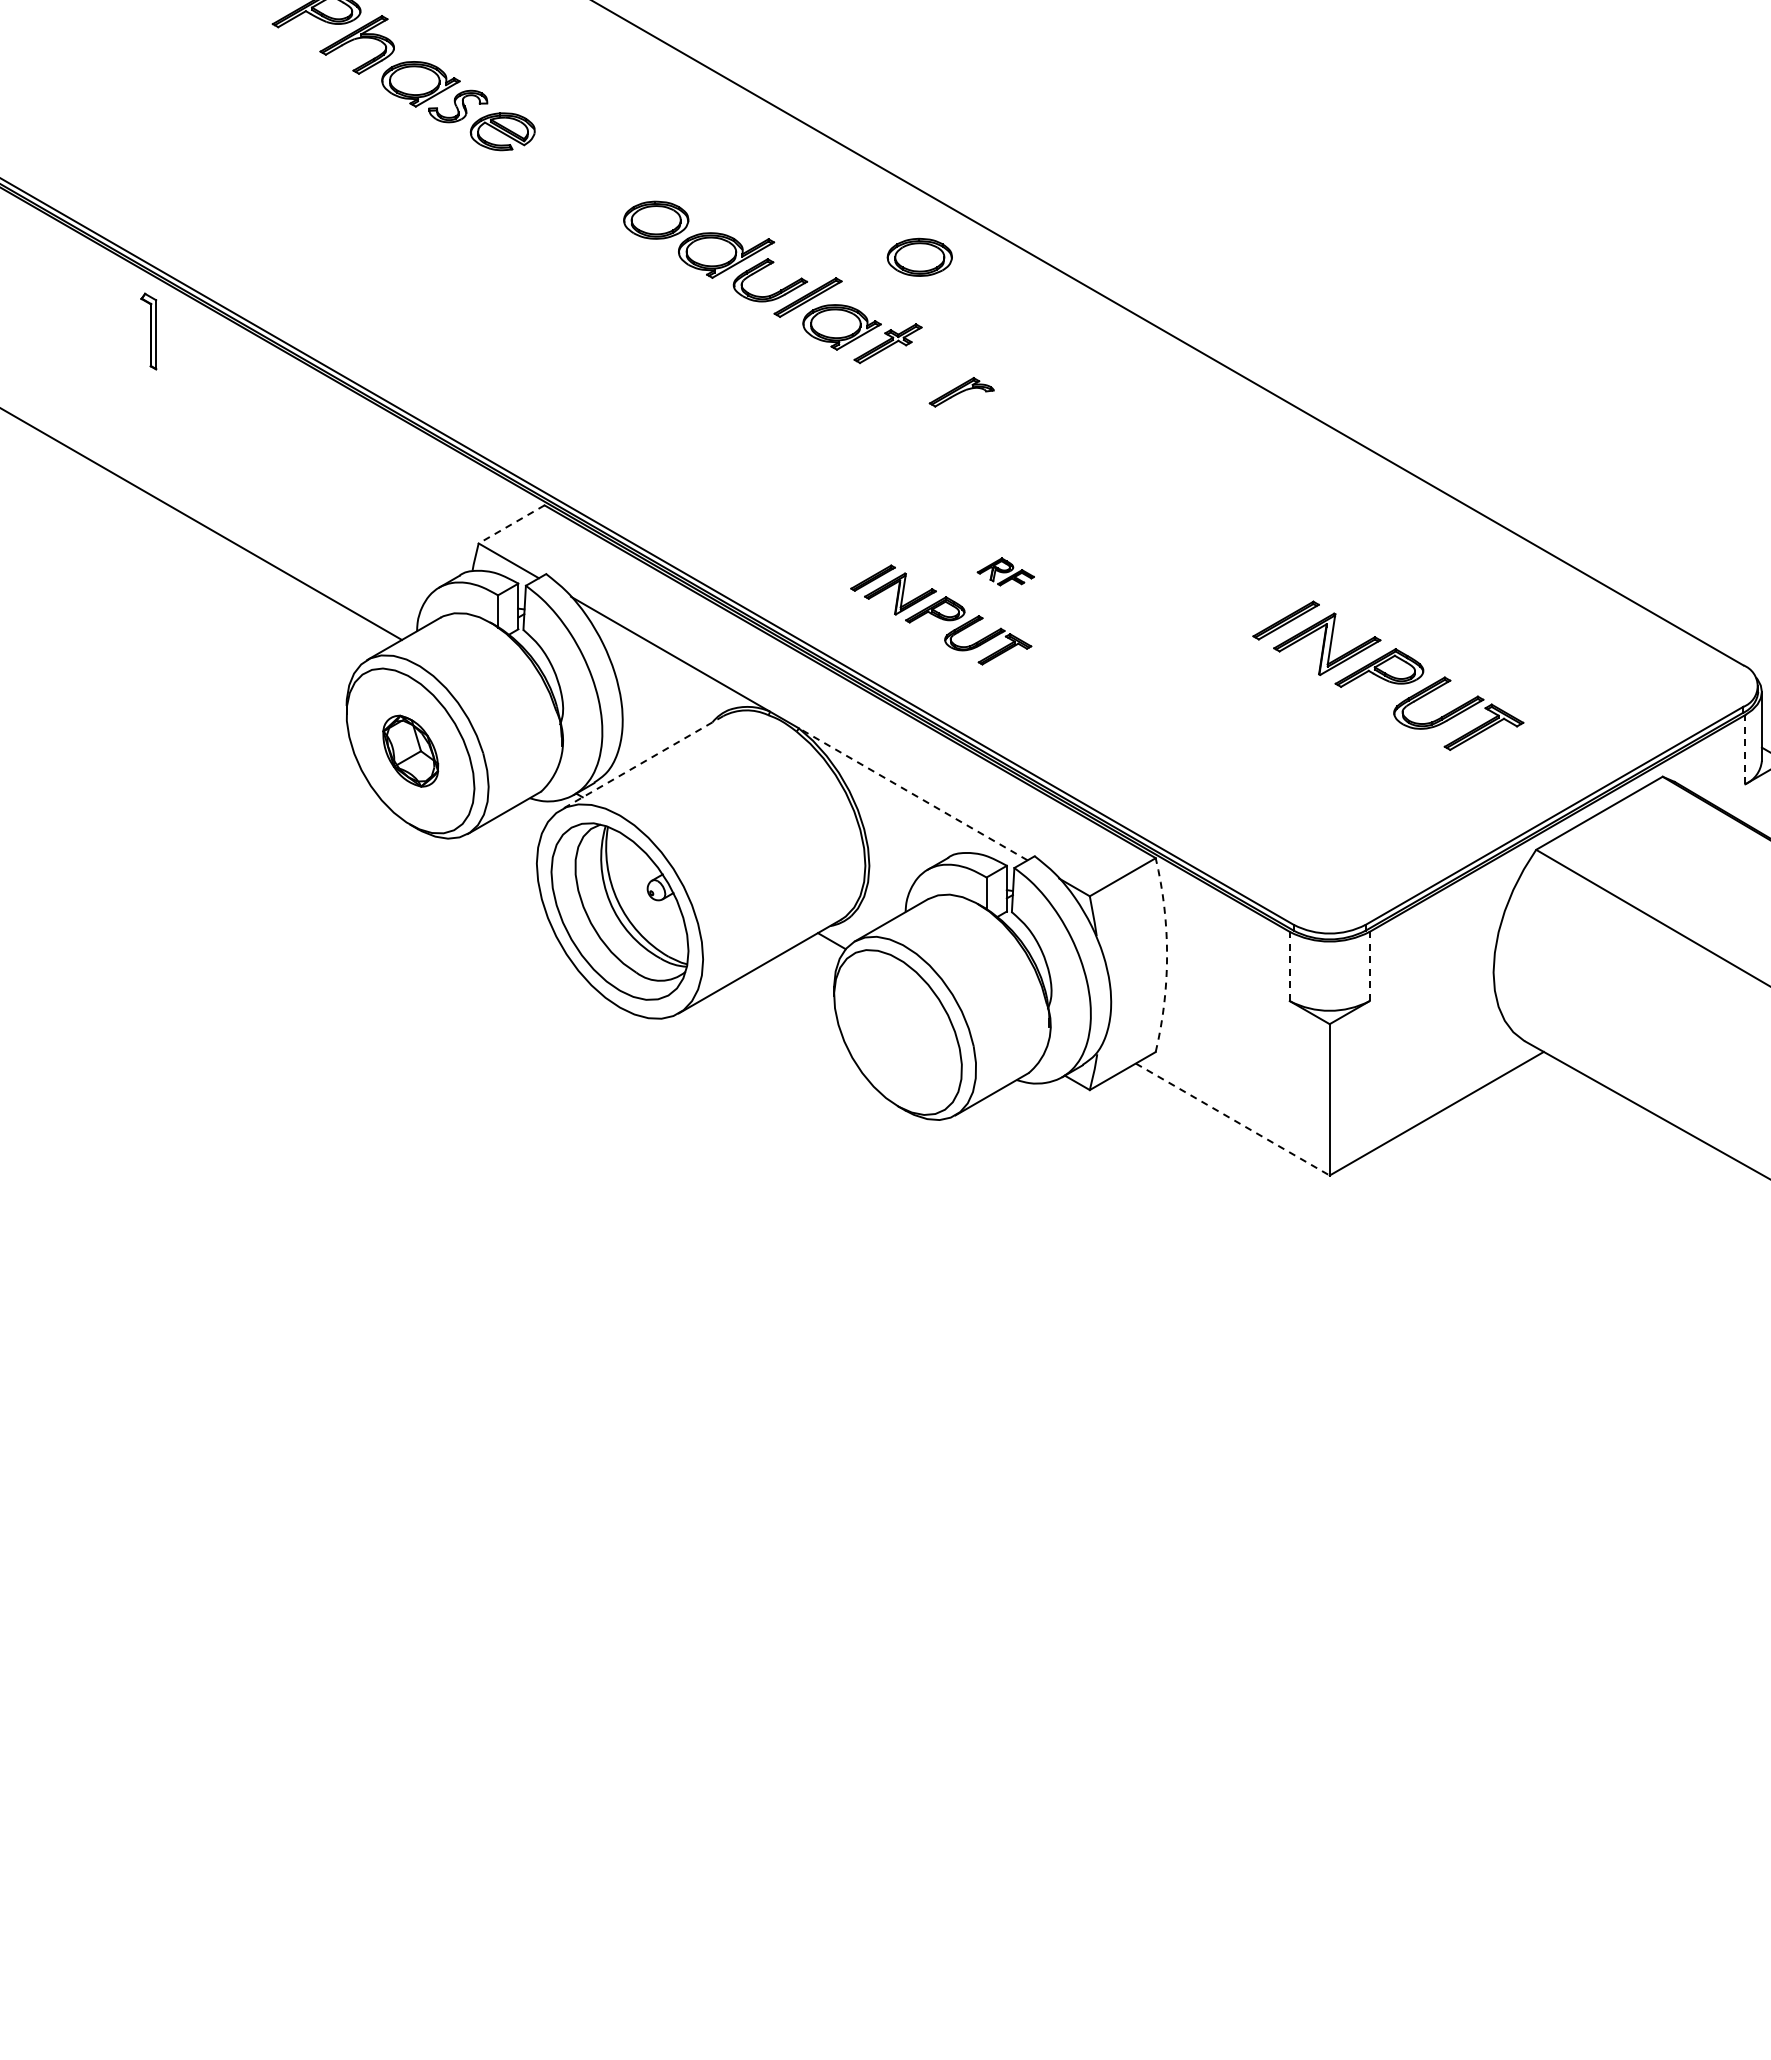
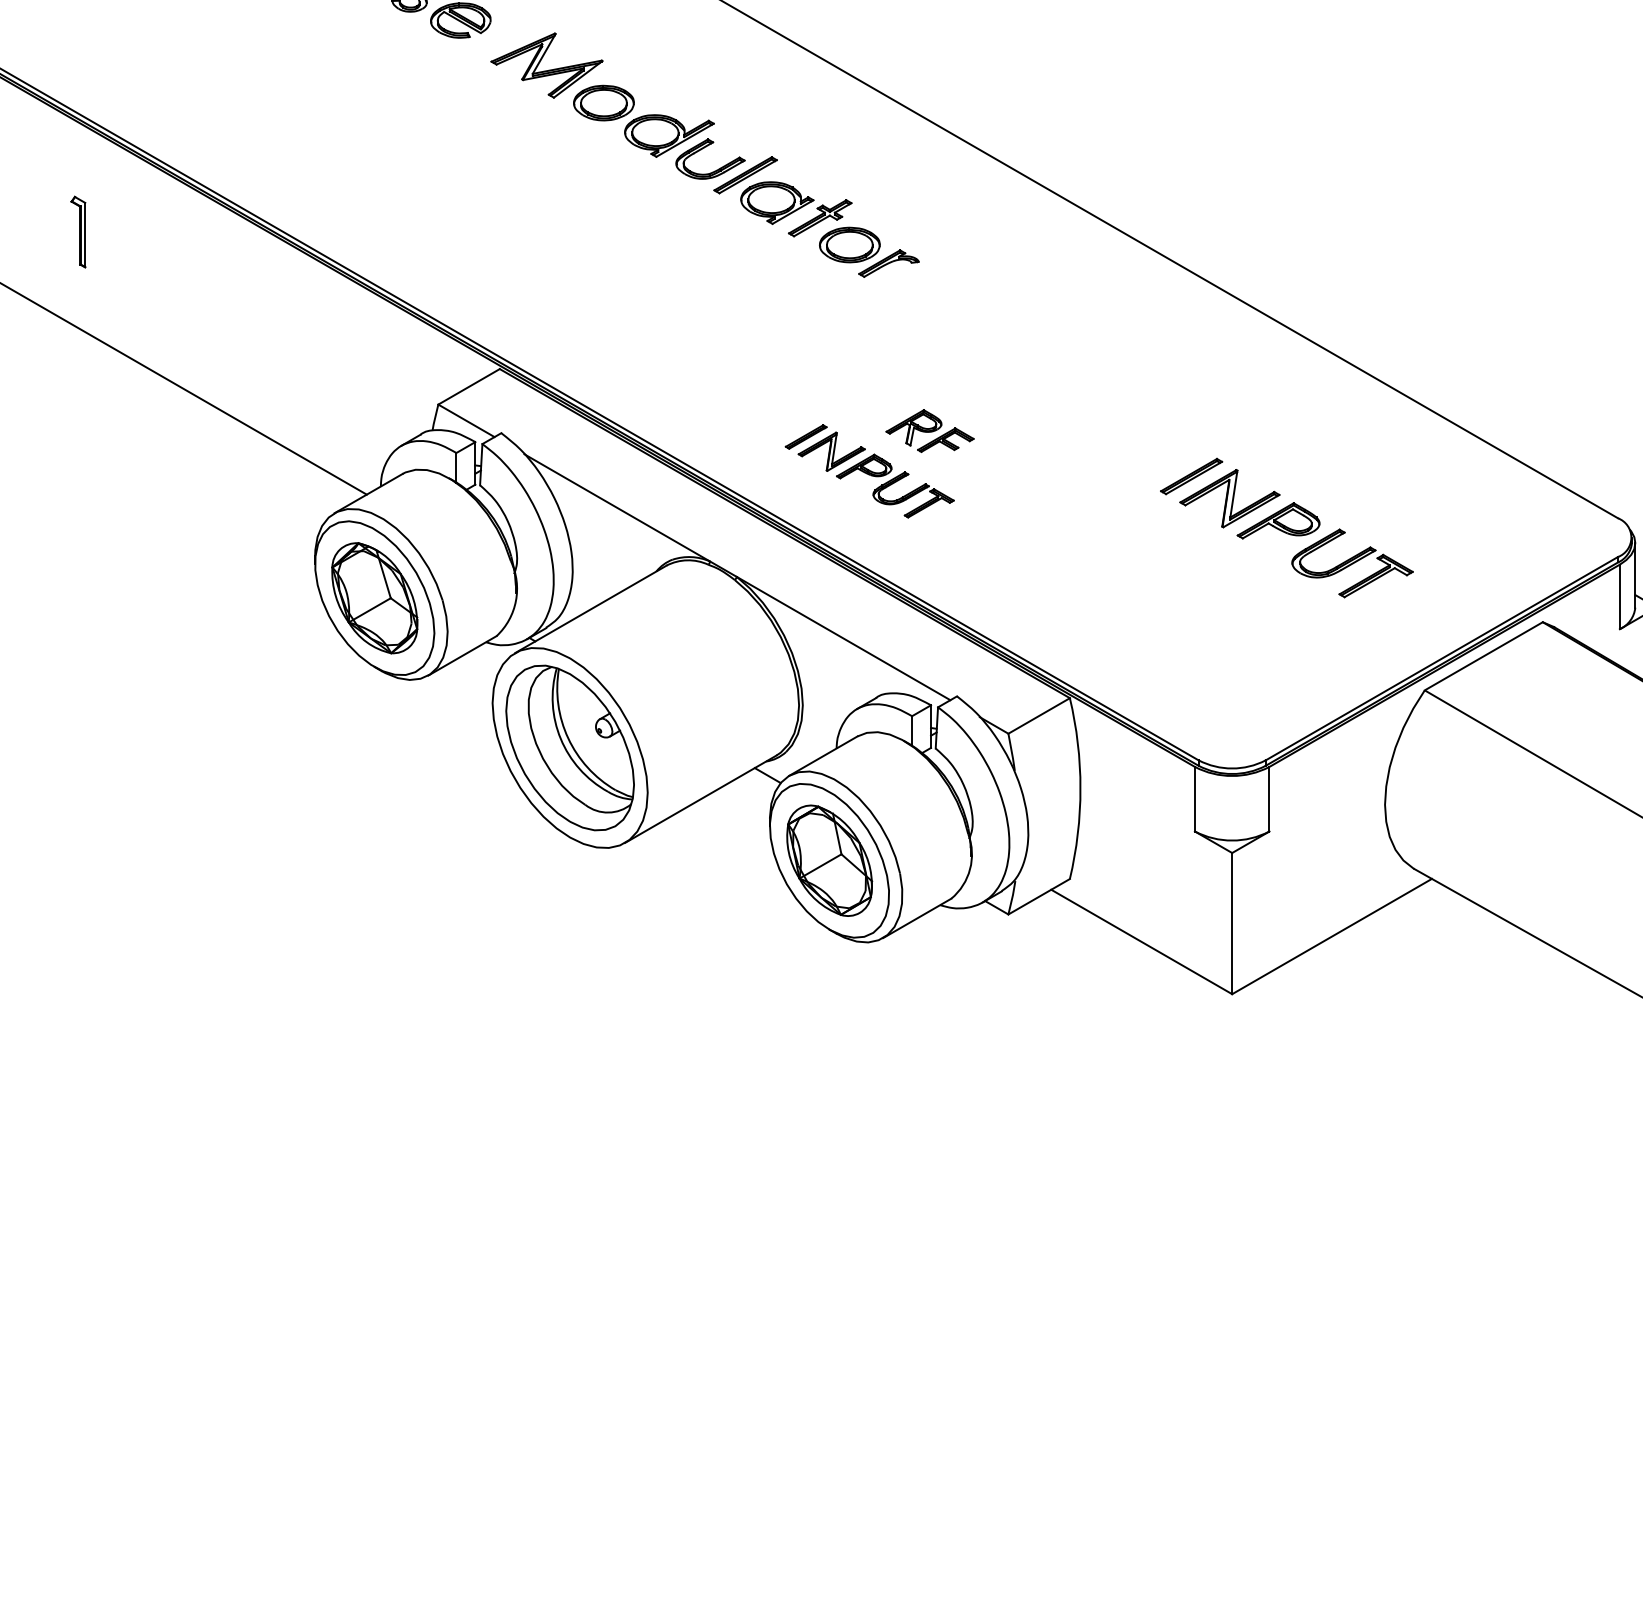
part: (594, 179) -> (546, 65), added
part: (919, 256) -> (849, 244), moved
part: (148, 331) -> (78, 232), moved
line: (511, 524) -> (468, 386), dashed -> solid
part: (1005, 571) -> (929, 430), size x1.67
line: (1745, 749) -> (1620, 596), dashed -> solid
part: (410, 751) -> (374, 598), size x1.67
line: (642, 762) -> (591, 608), dashed -> solid
line: (912, 794) -> (843, 638), dashed -> solid
arc: (1167, 955) -> (1080, 788), dashed -> solid
line: (1289, 966) -> (1194, 799), dashed -> solid
line: (1369, 966) -> (1269, 799), dashed -> solid
part: (897, 1032) -> (829, 860), added
line: (1232, 1119) -> (1141, 941), dashed -> solid

